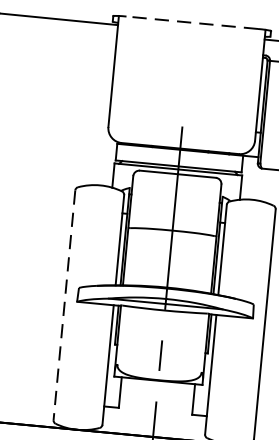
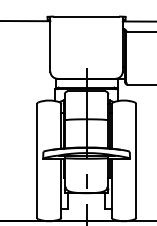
line: (192, 22) -> (86, 16), dashed -> solid
line: (65, 304) -> (37, 160), dashed -> solid

